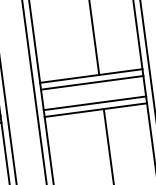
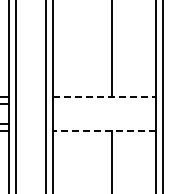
line: (91, 75) -> (104, 96), solid -> dashed
line: (92, 82) -> (104, 103), removed
line: (95, 103) -> (104, 124), removed
line: (96, 110) -> (104, 131), solid -> dashed

